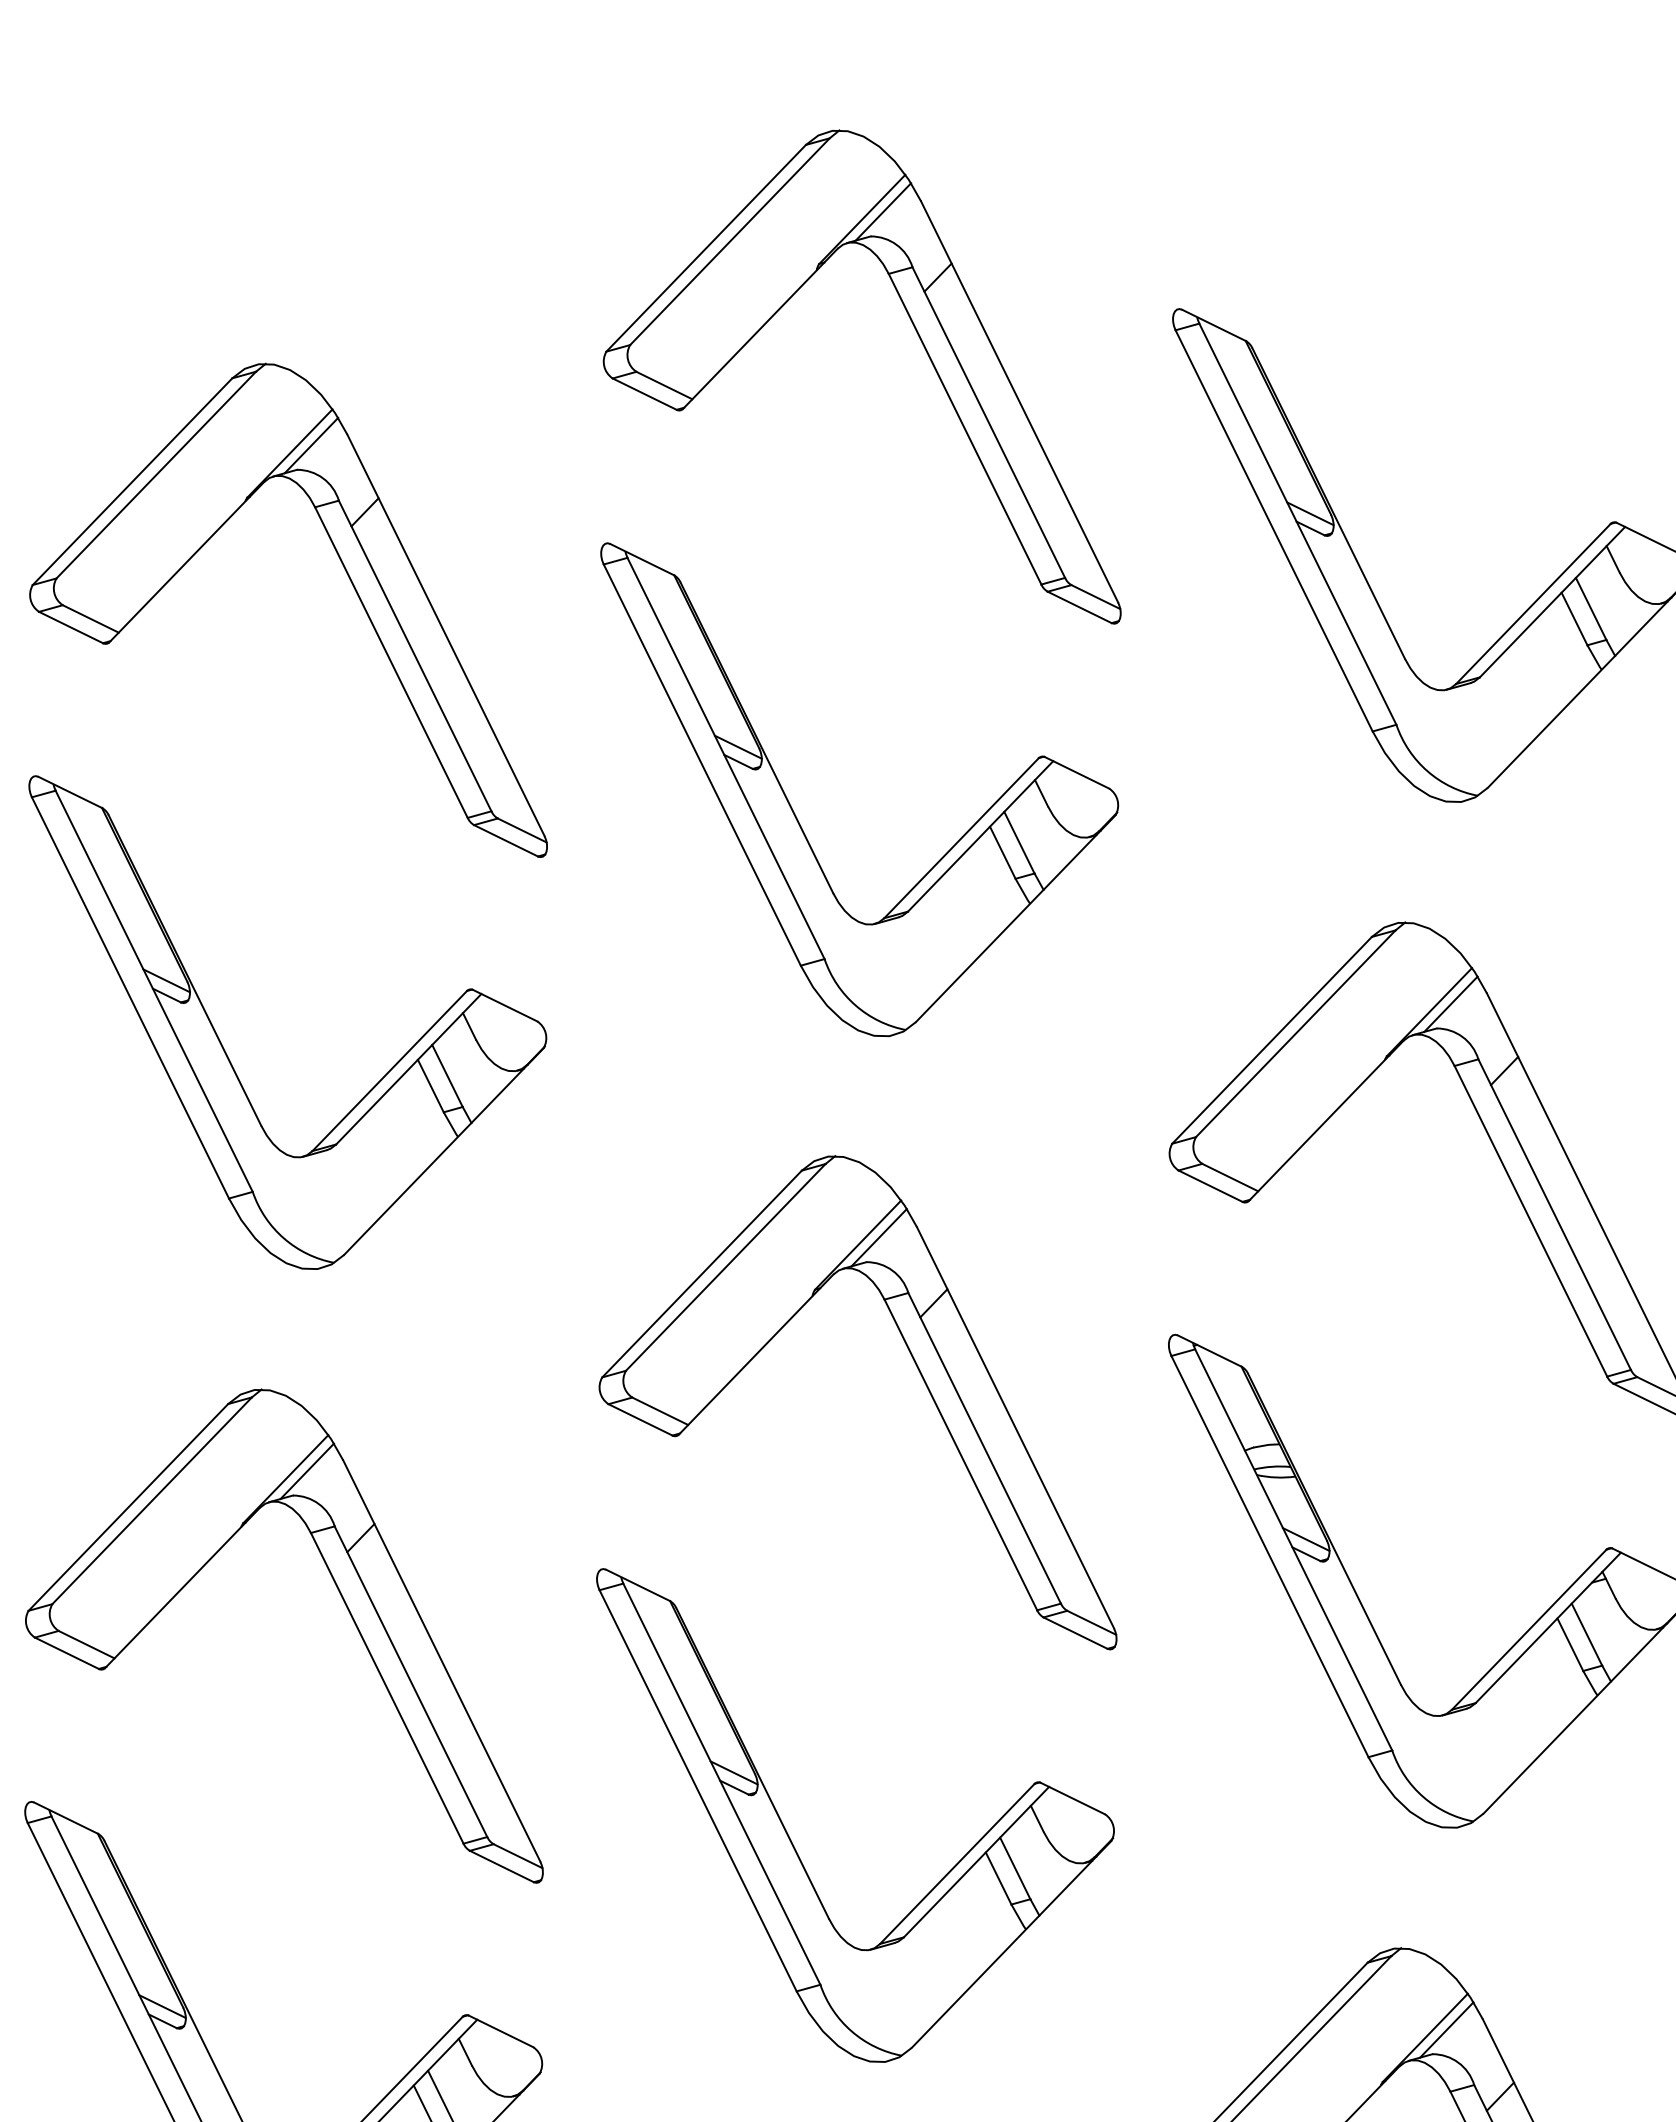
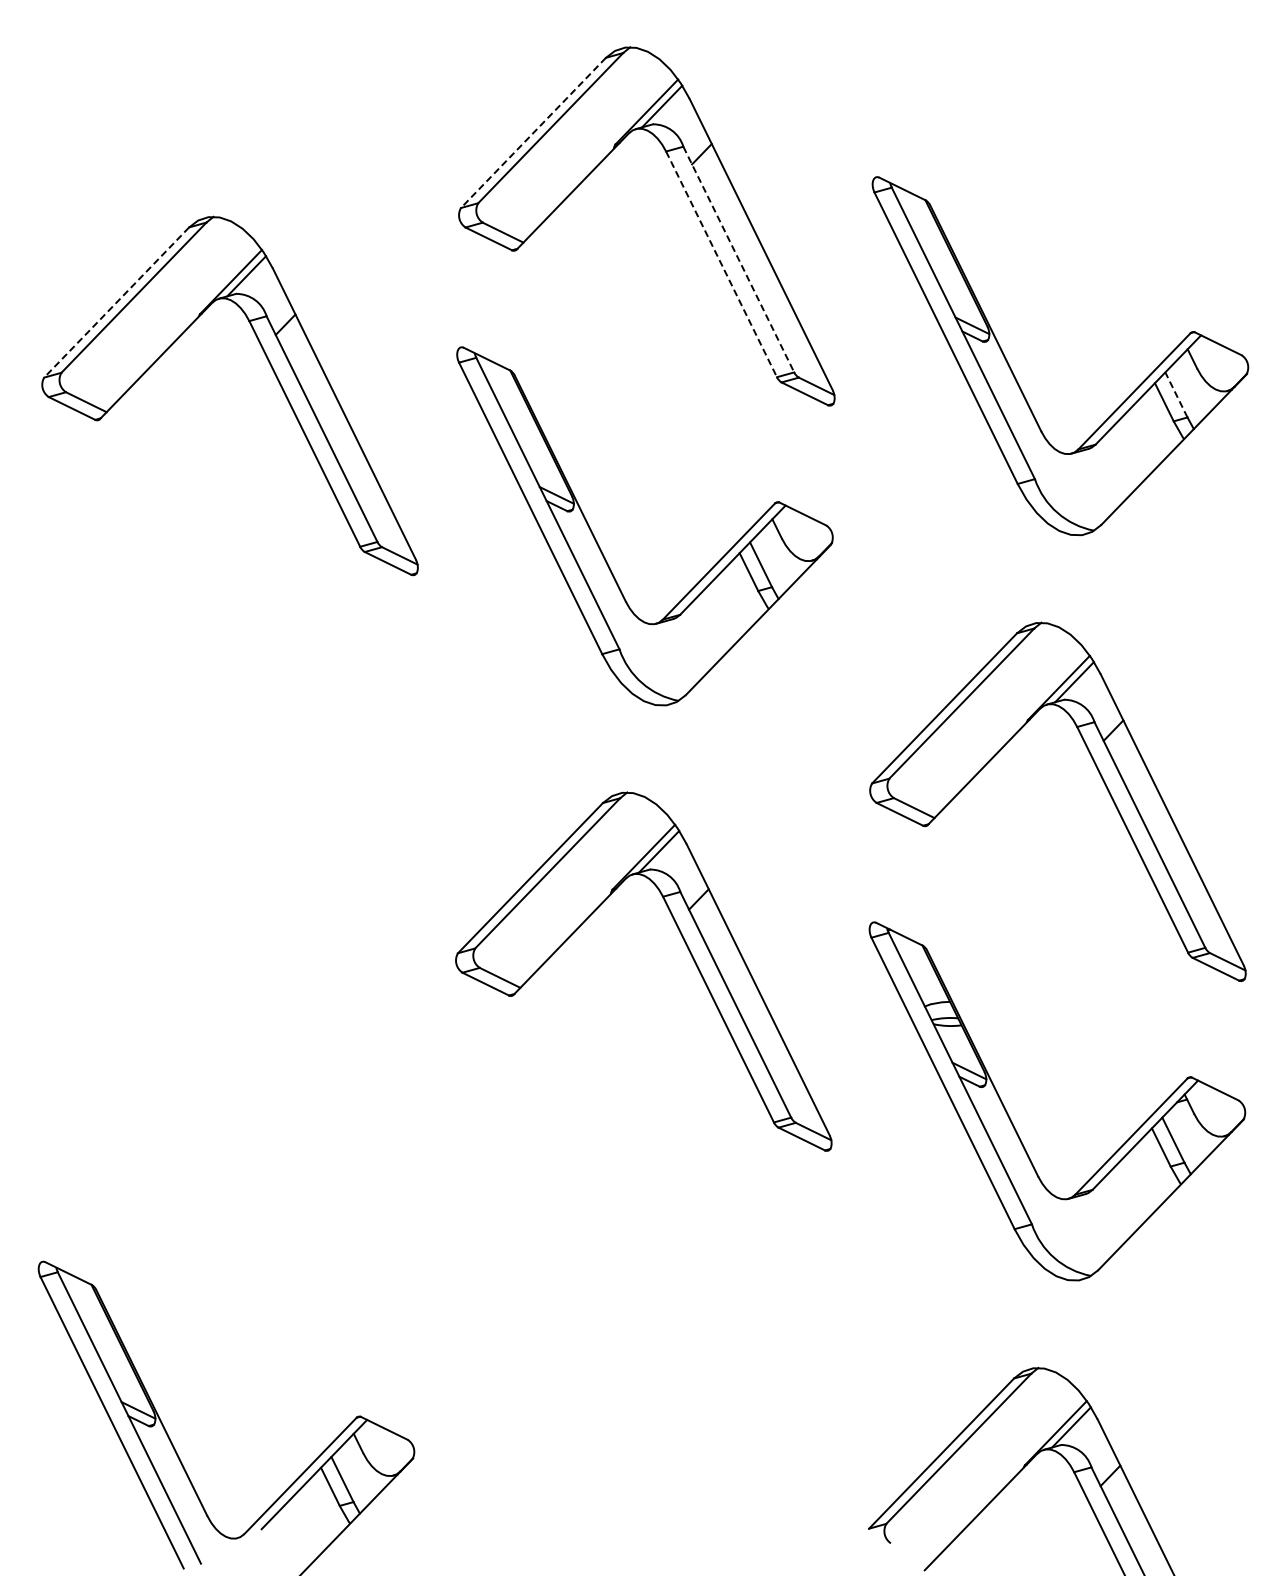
line: (706, 249) -> (533, 133), solid -> dashed
line: (988, 422) -> (738, 259), solid -> dashed
line: (964, 429) -> (721, 264), solid -> dashed
line: (132, 481) -> (116, 302), solid -> dashed
line: (1591, 608) -> (1176, 394), solid -> dashed
part: (227, 1052) -> (185, 717), removed
part: (344, 1604) -> (270, 1118), removed
part: (794, 1844) -> (597, 1292), removed

